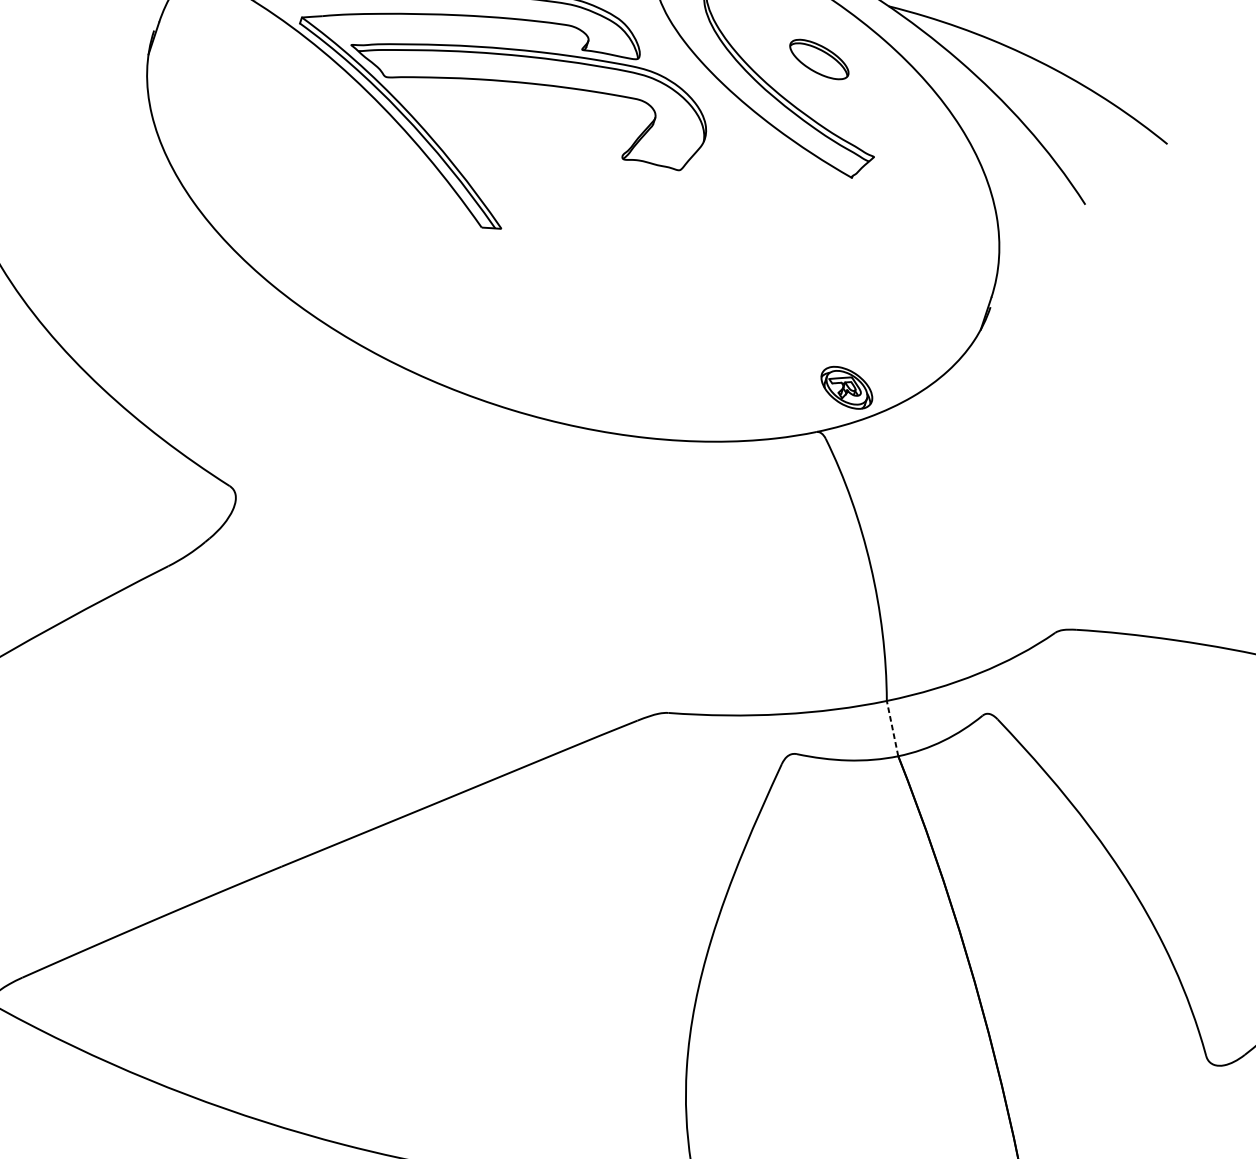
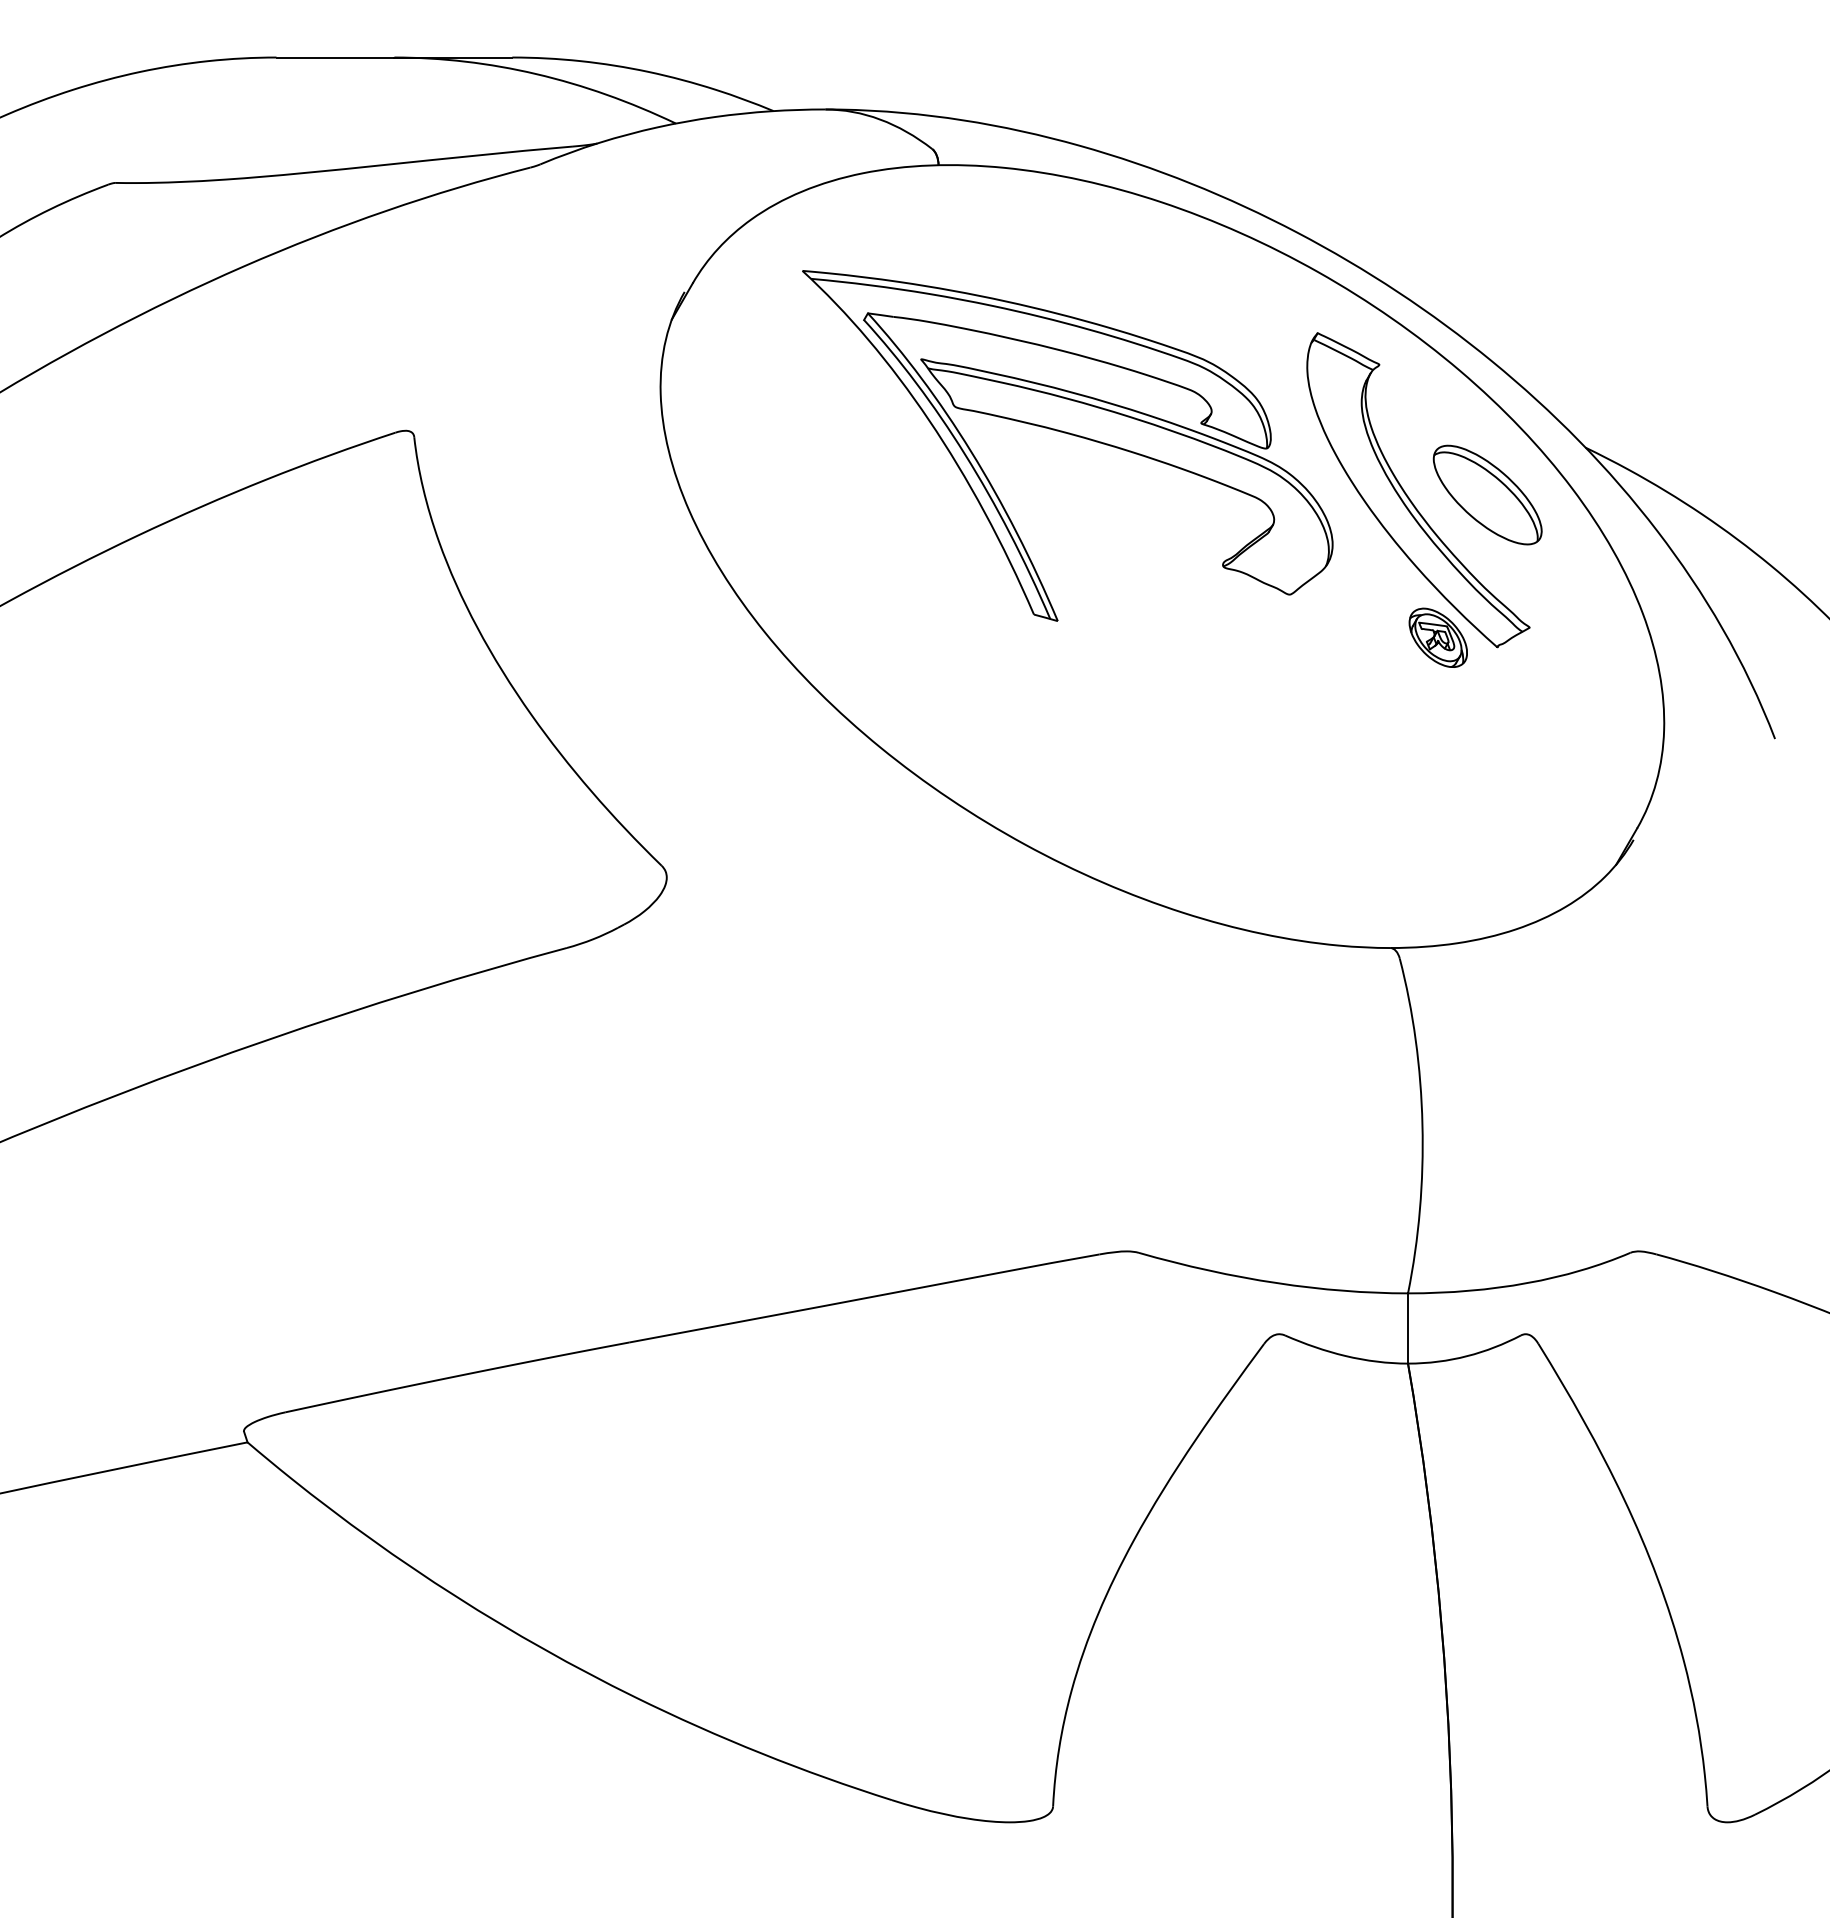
part: (819, 59) -> (1487, 494), size x1.67
part: (846, 387) -> (1437, 637), moved
line: (892, 728) -> (1408, 1328), dashed -> solid

